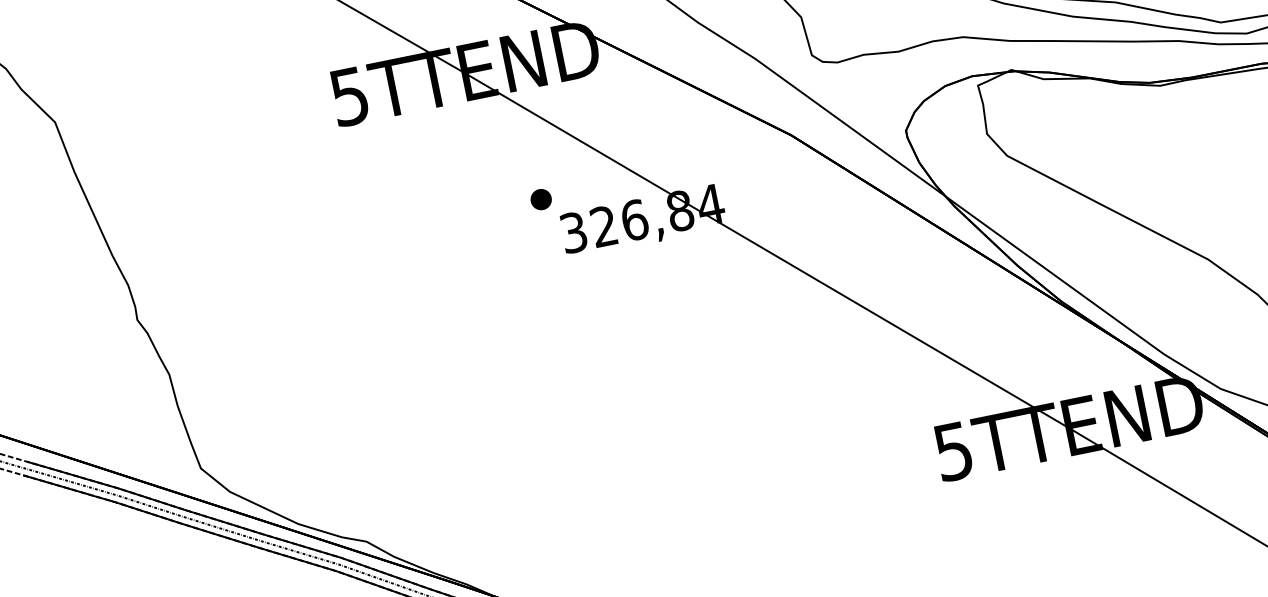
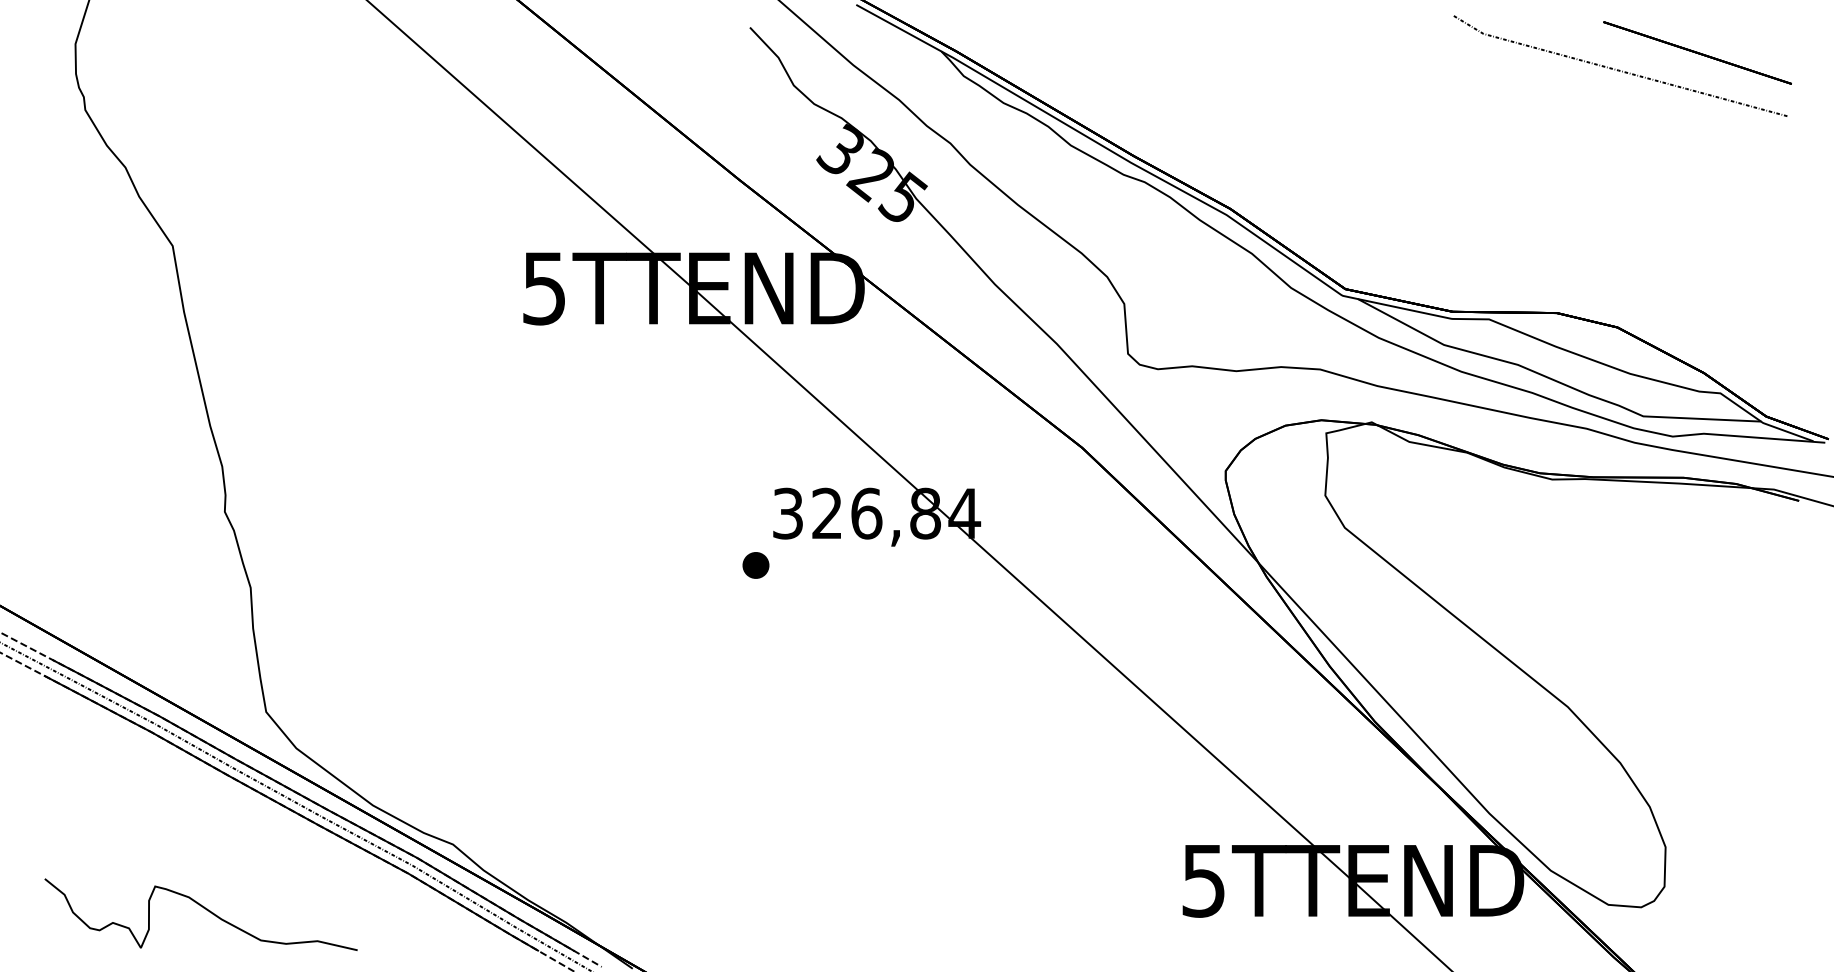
part: (540, 199) -> (755, 565), moved

